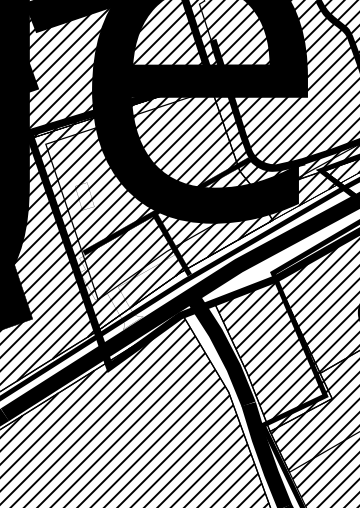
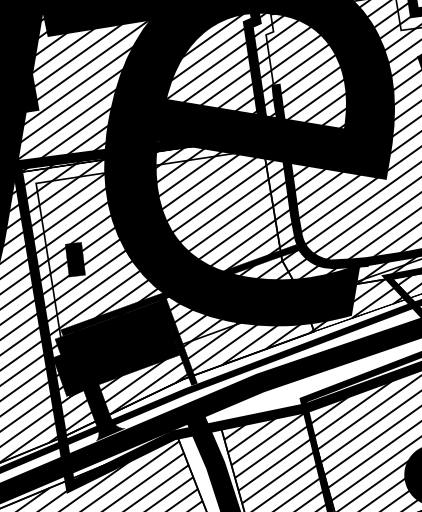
fill: (84, 196) -> (74, 259), added
fill: (127, 272) -> (114, 367), added

